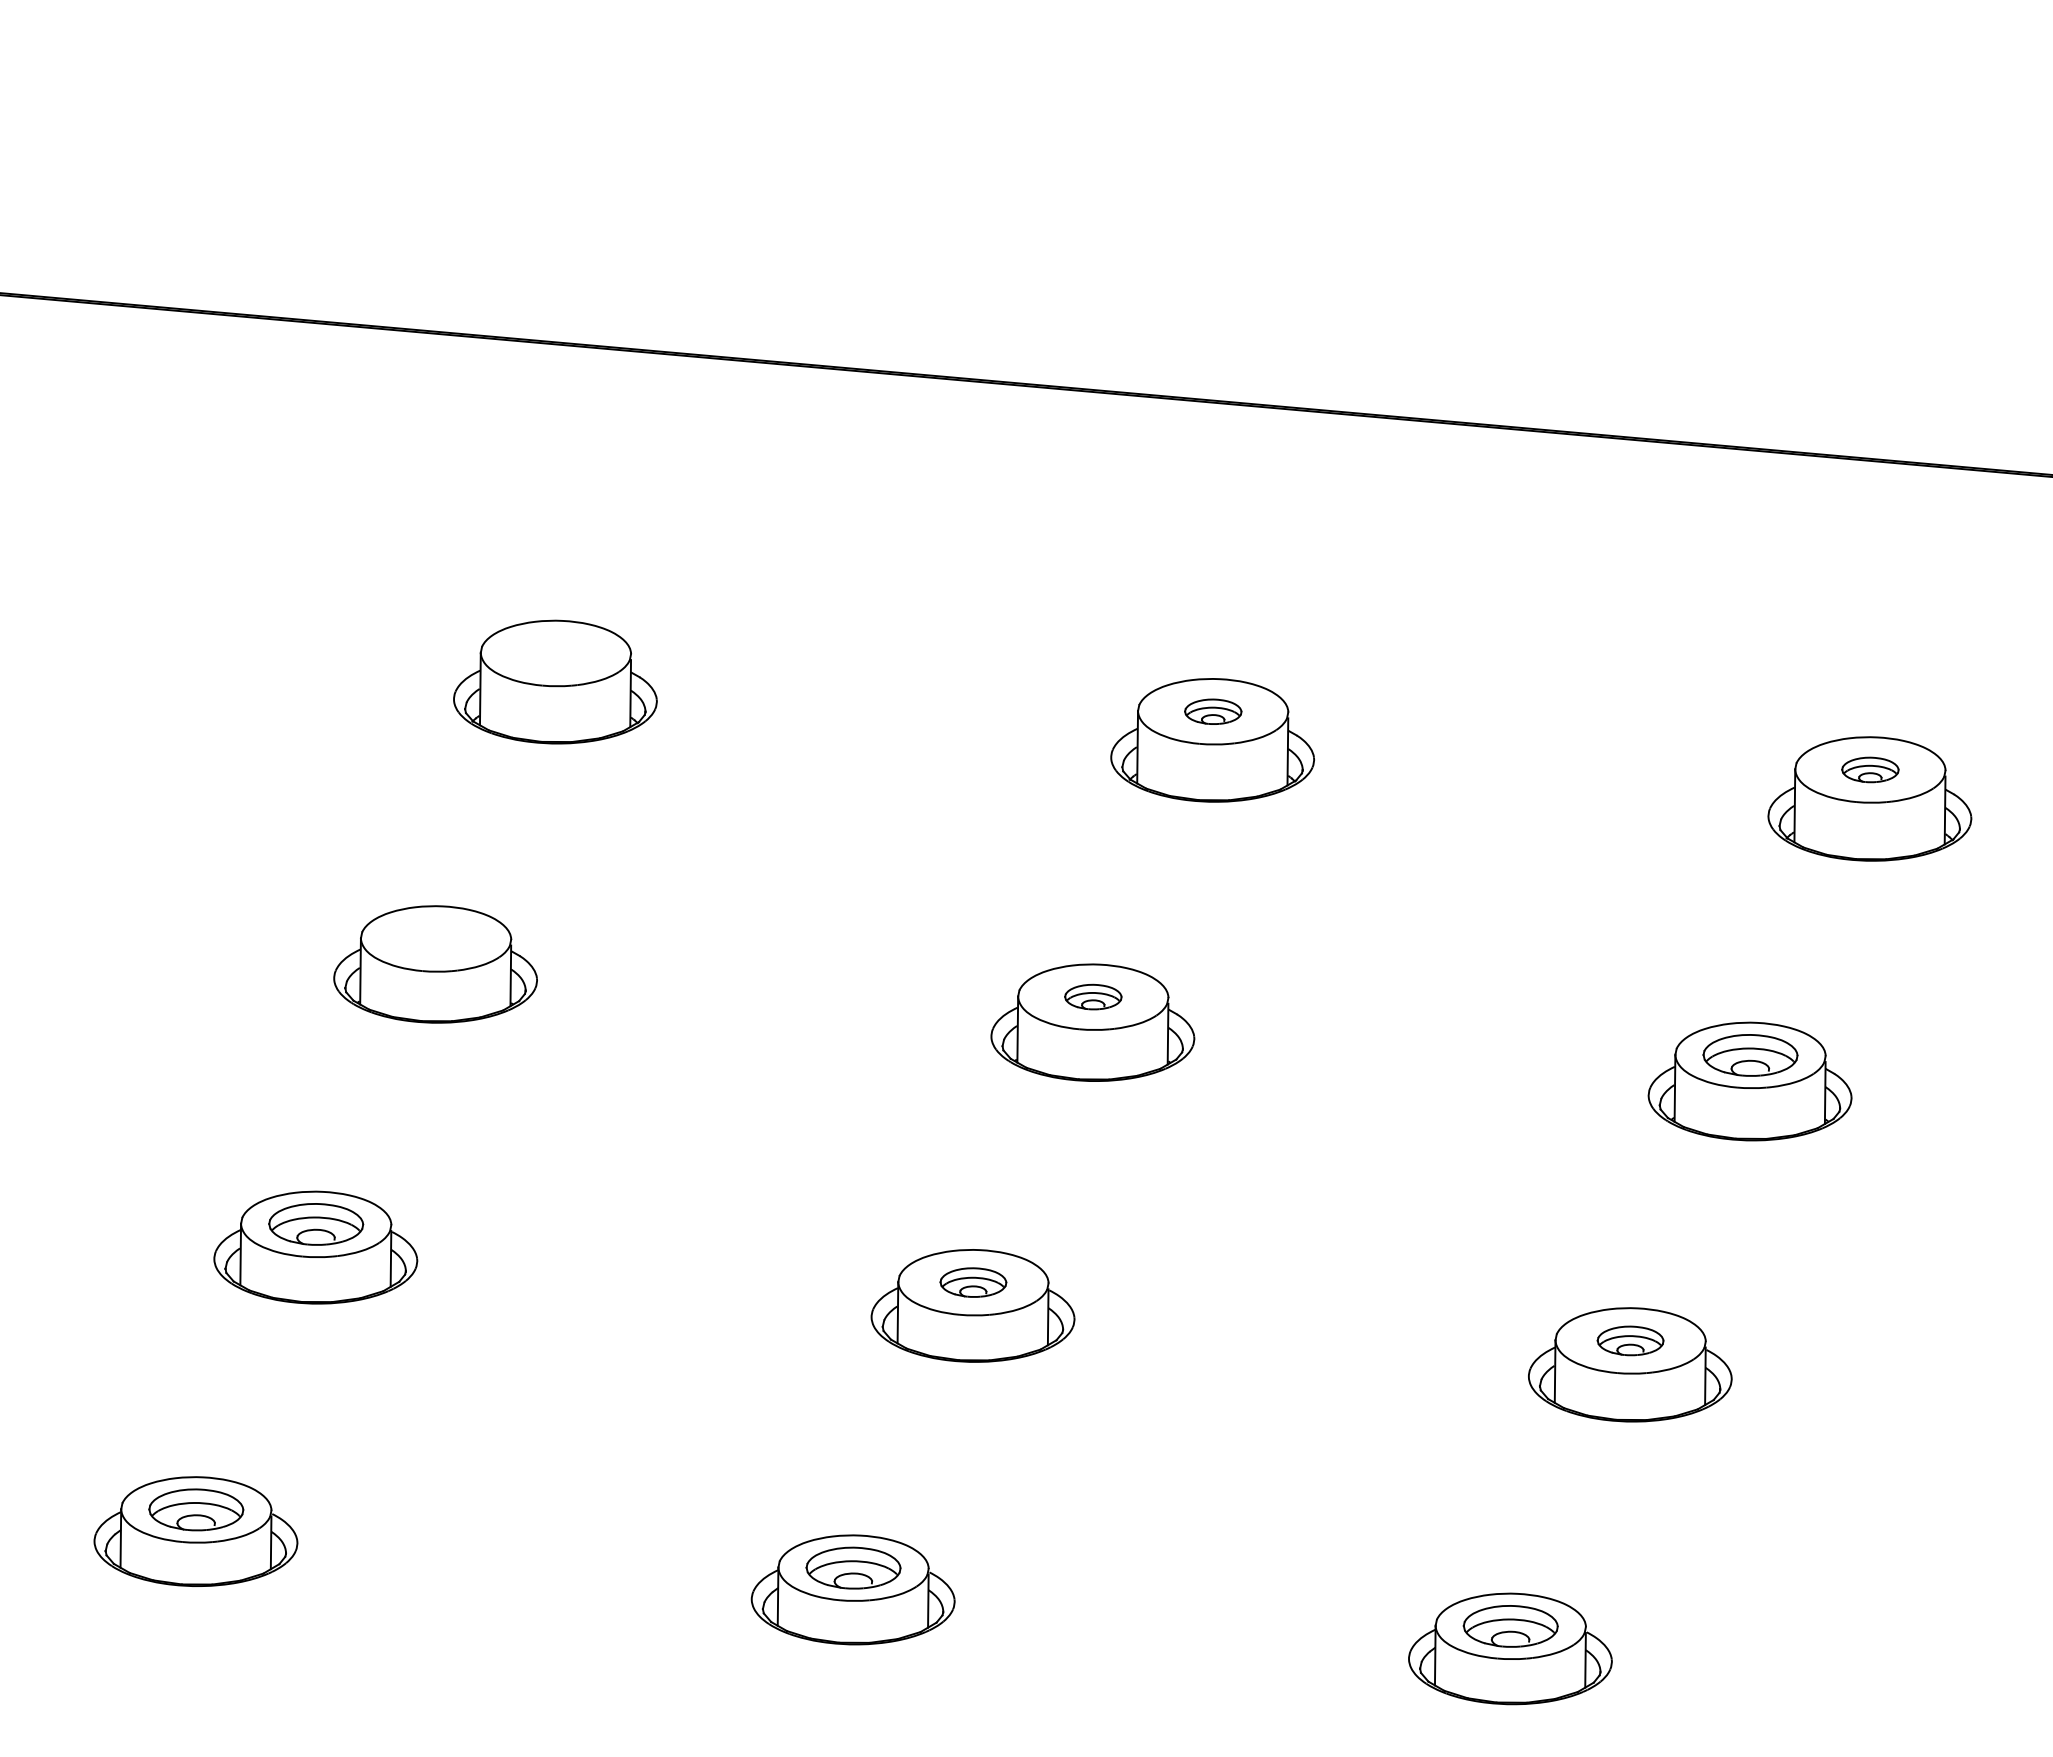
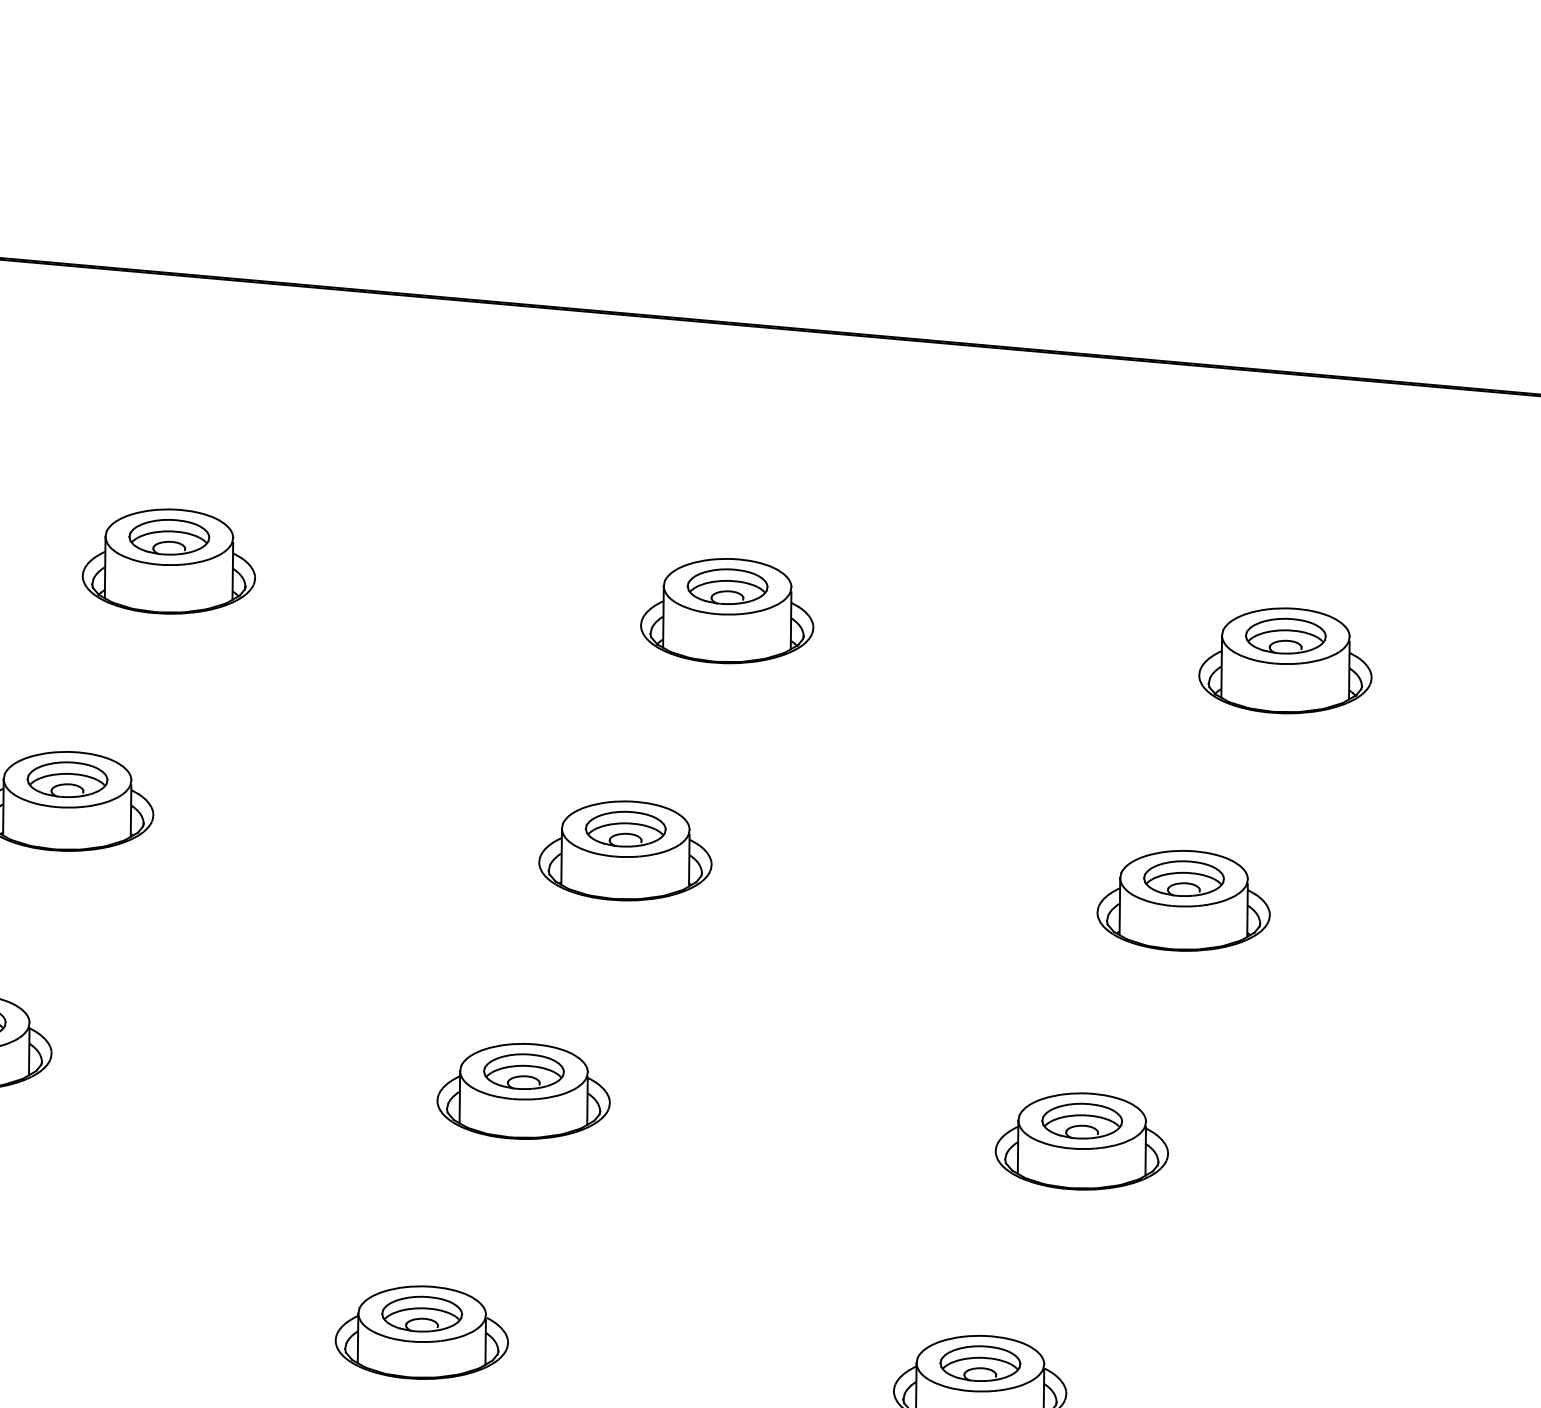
part: (555, 653) -> (169, 537), added
part: (1213, 711) -> (727, 586), size x1.67
part: (1870, 769) -> (1285, 635), size x1.67
part: (435, 938) -> (67, 779), added
part: (1093, 996) -> (625, 828), size x1.67
part: (973, 1282) -> (524, 1071), size x1.43
part: (1630, 1340) -> (1082, 1120), size x1.43

